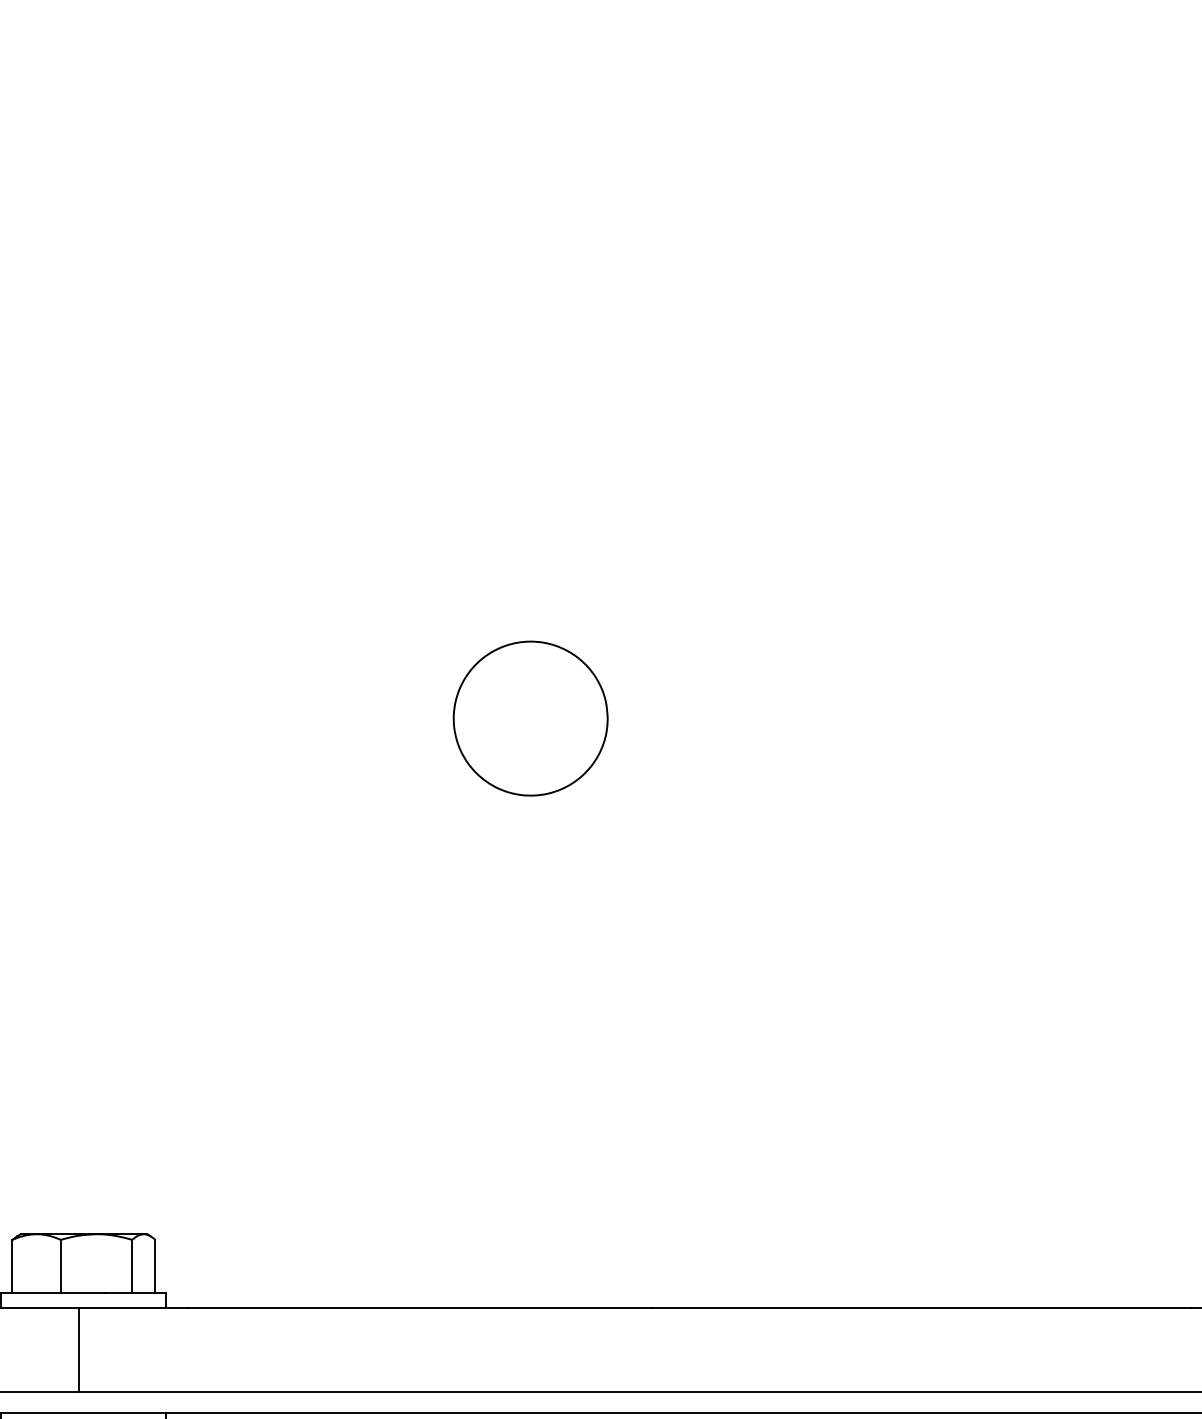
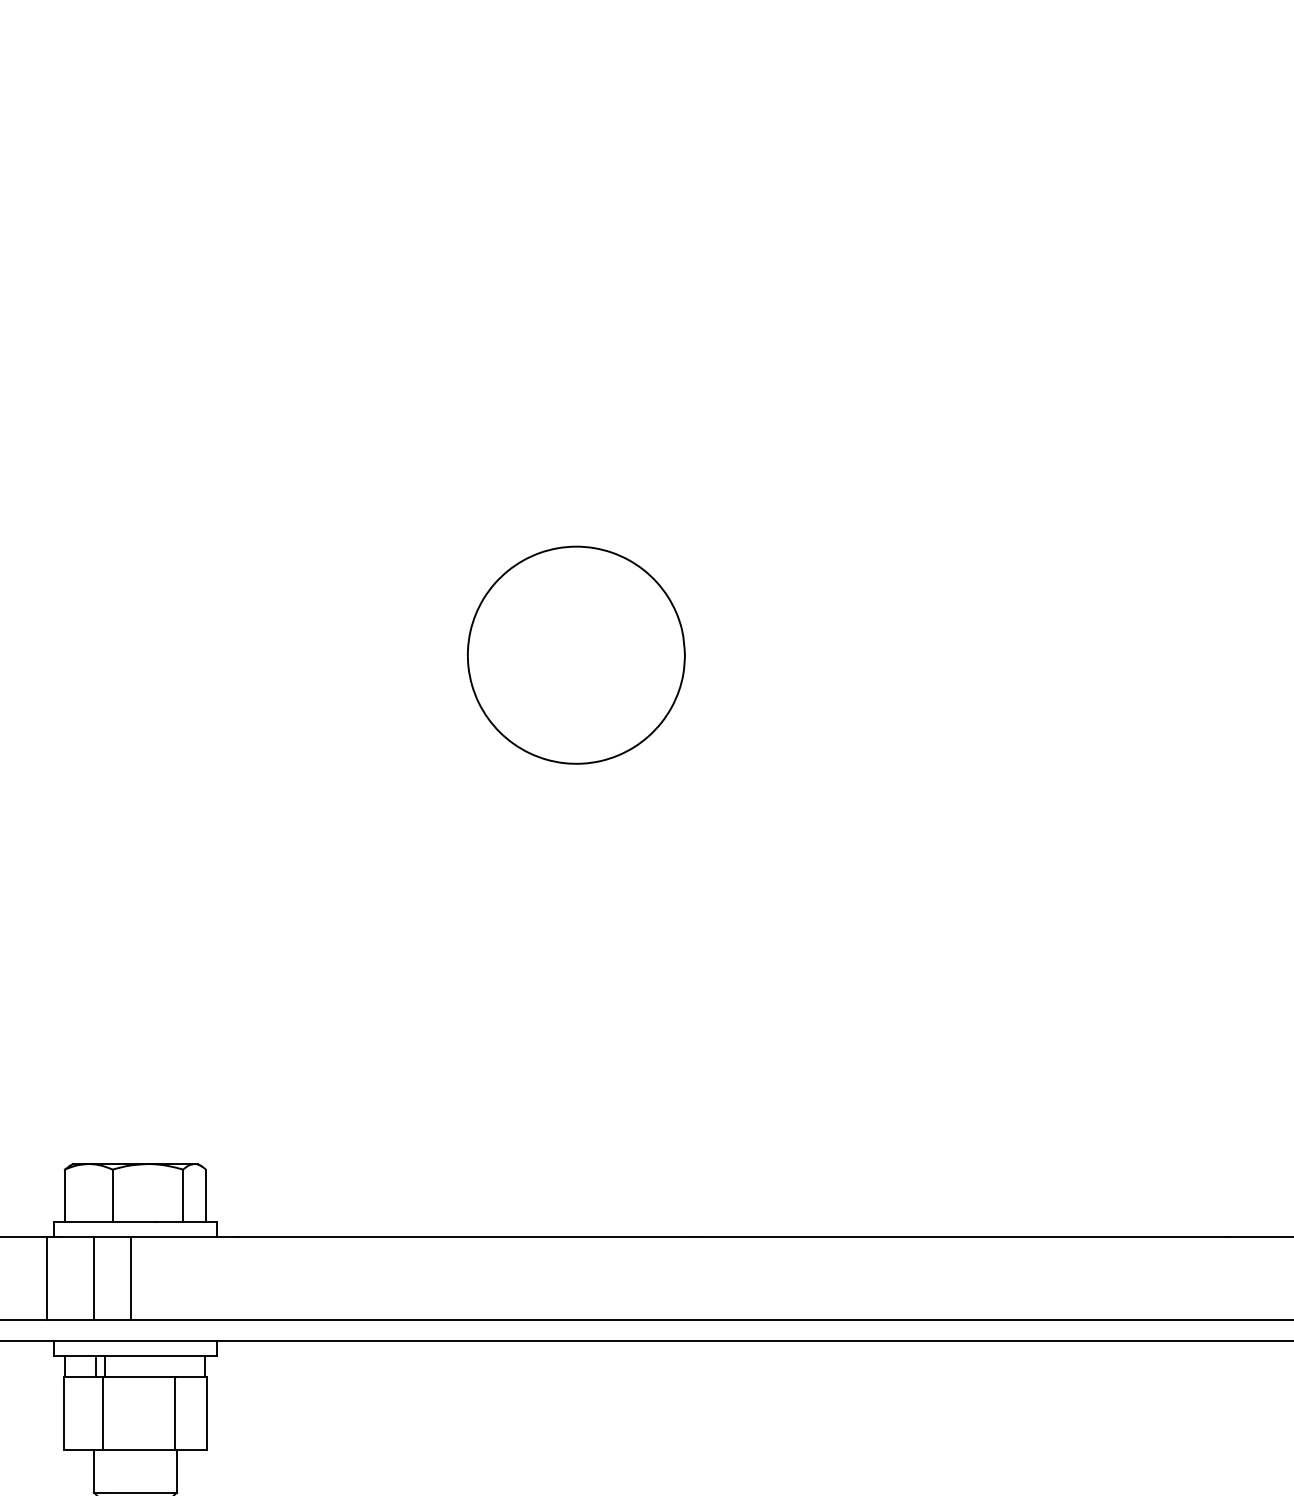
part: (530, 717) -> (576, 654), size x1.43
line: (41, 1350) -> (93, 1278), added

